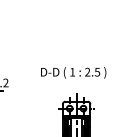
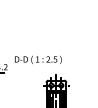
text: (73, 72) -> (38, 59), moved

